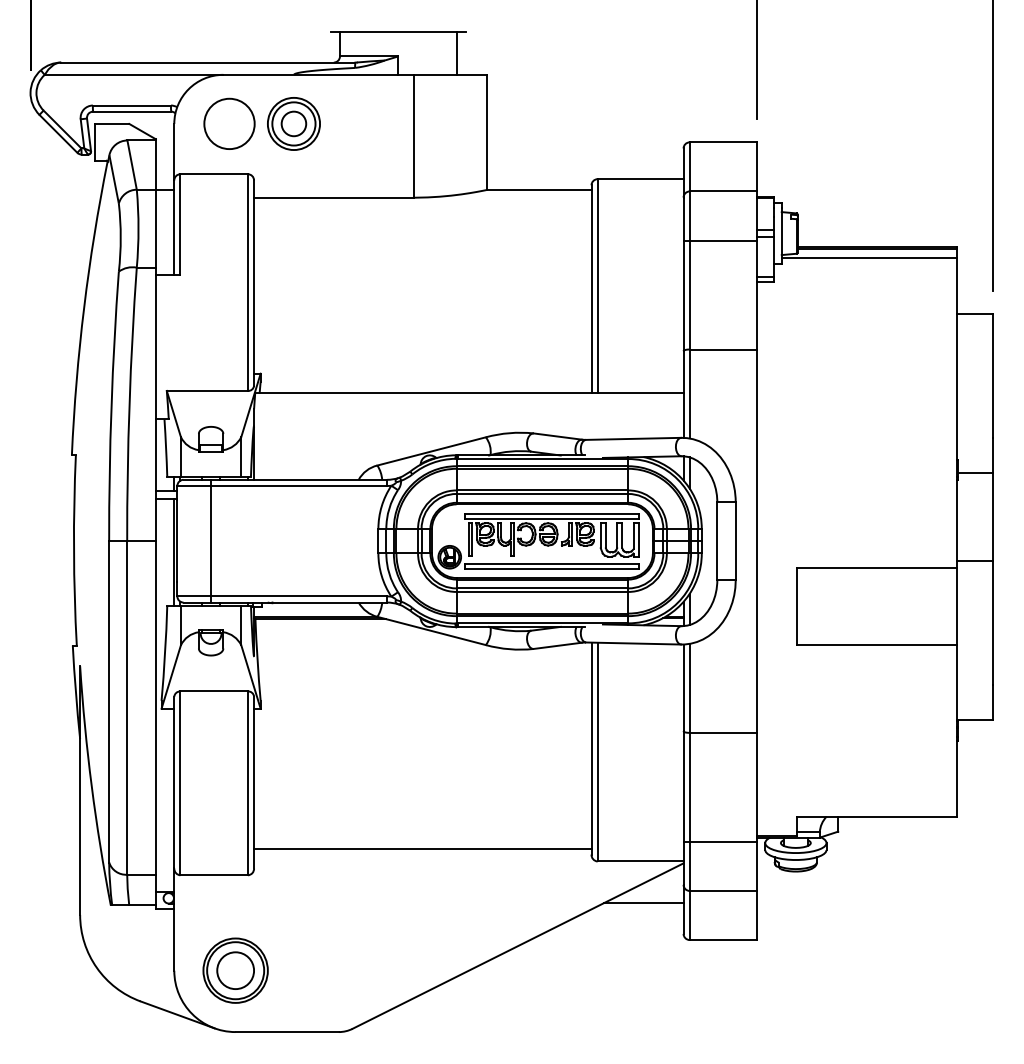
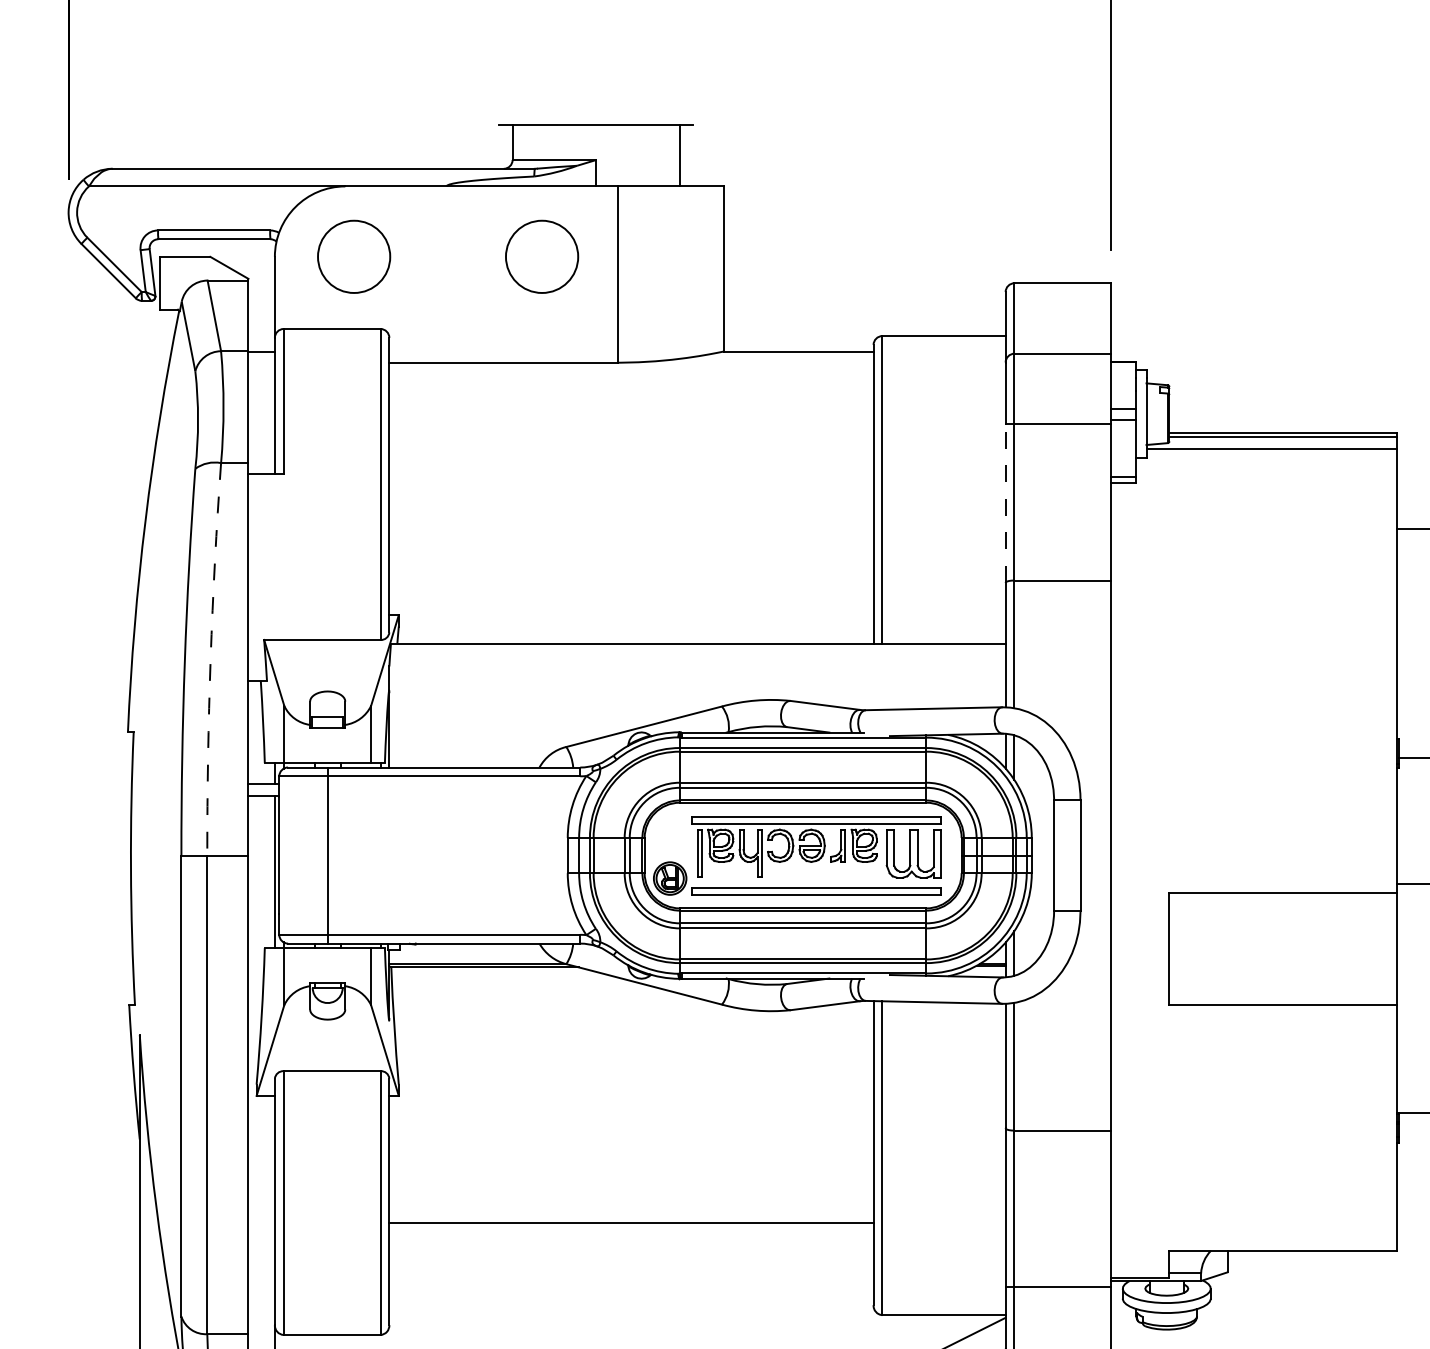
part: (293, 123) -> (445, 256), removed
circle: (360, 123) -> (542, 256), added
line: (683, 295) -> (1005, 503), solid -> dashed
arc: (129, 404) -> (210, 659), solid -> dashed
line: (422, 849) -> (631, 1223), moved

